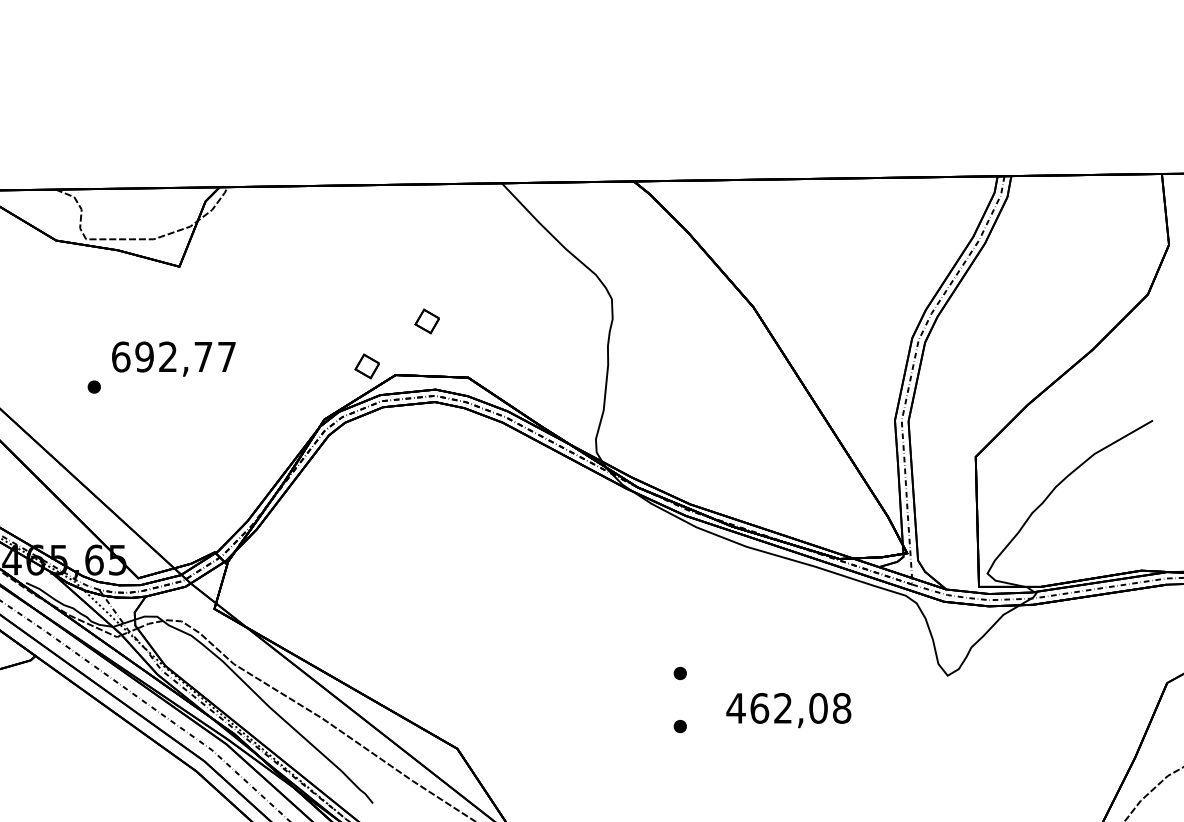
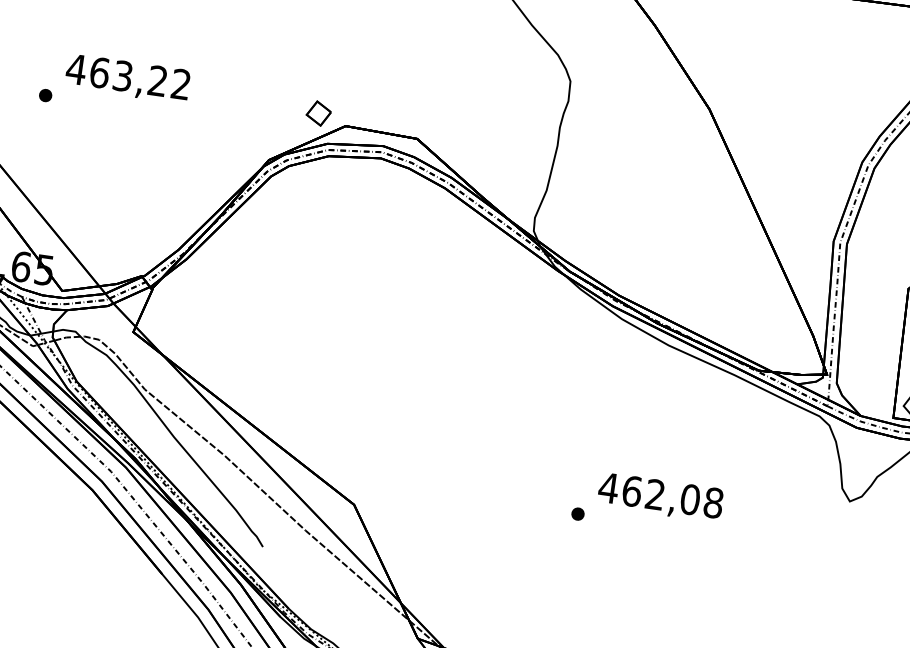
part: (426, 321) -> (383, 77), removed
text: (173, 356) -> (128, 76), 692,77 -> 463,22
part: (679, 673) -> (584, 461), removed
text: (788, 710) -> (660, 497), moved

